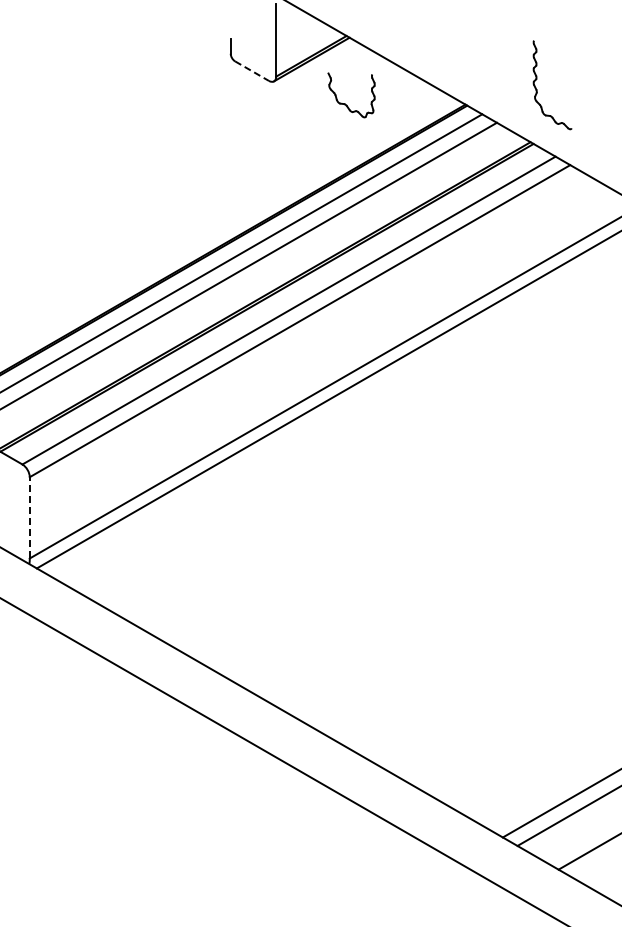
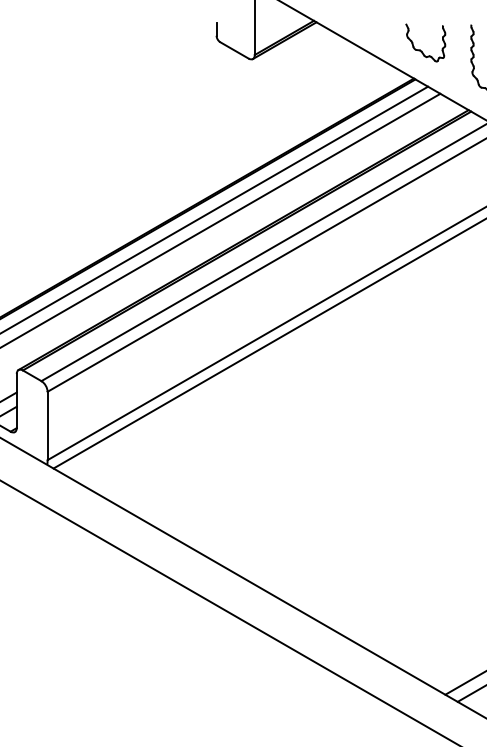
line: (252, 71) -> (234, 50), dashed -> solid
part: (345, 103) -> (420, 49), moved
line: (29, 517) -> (47, 425), dashed -> solid

